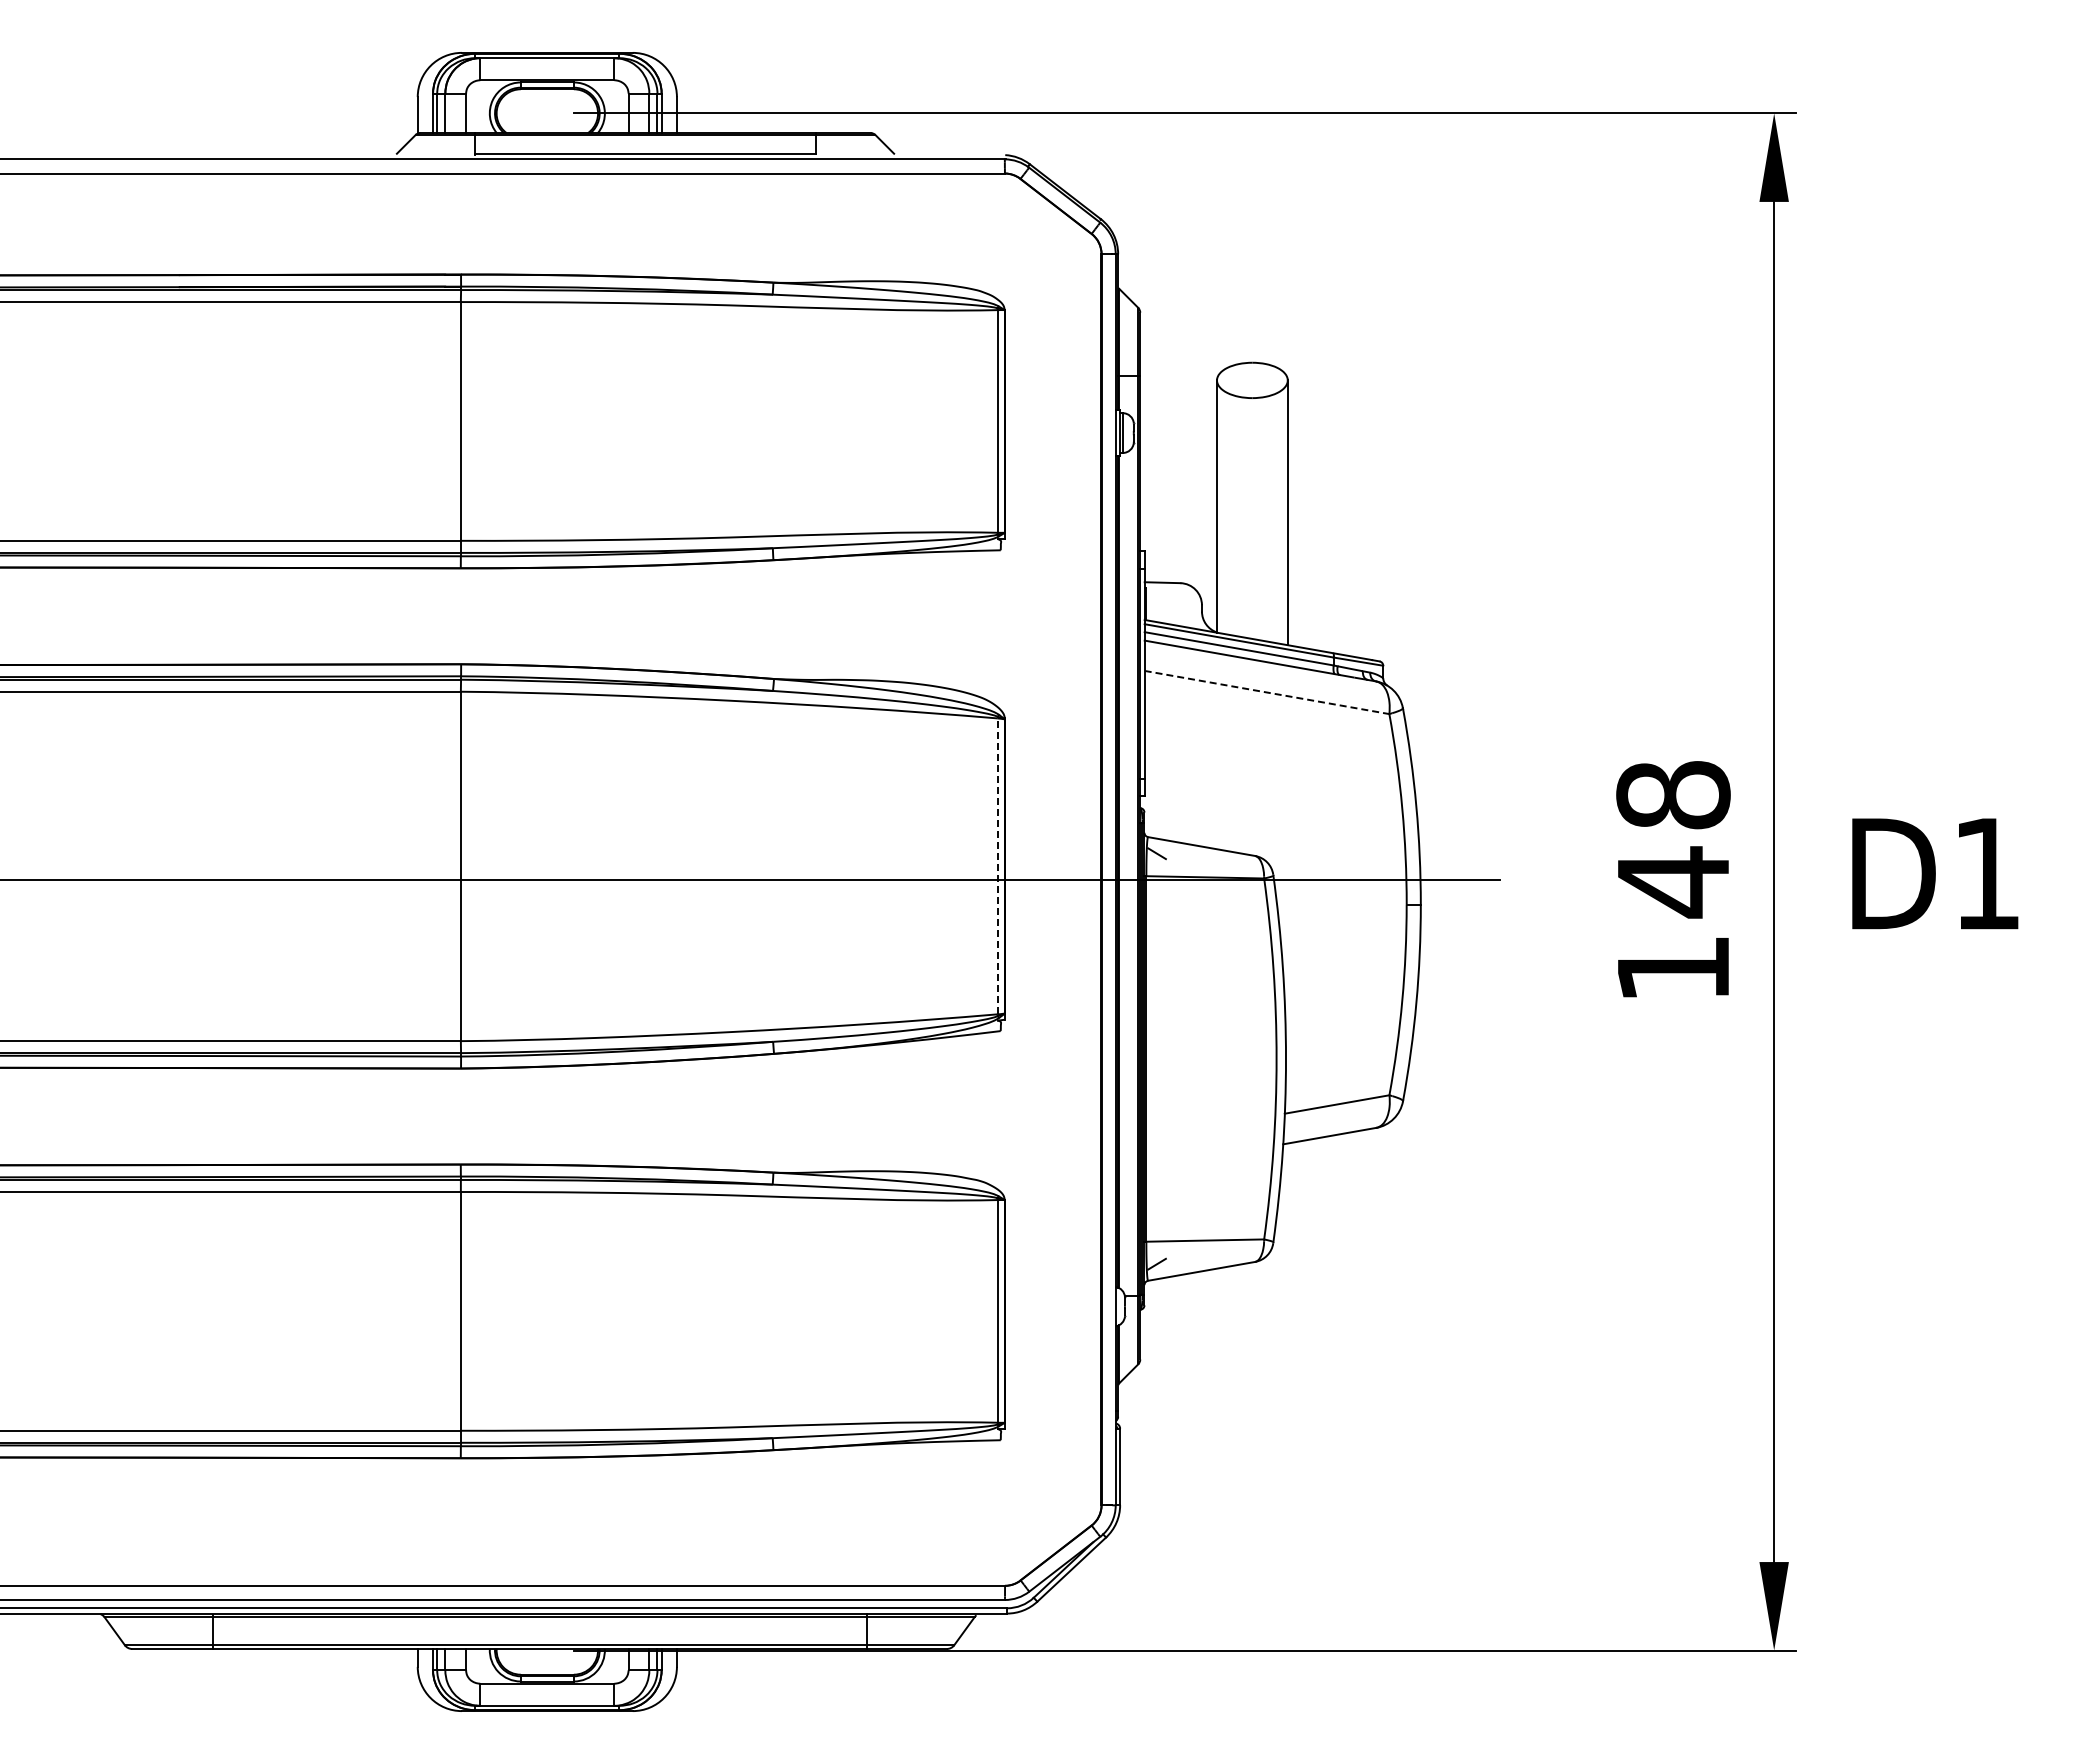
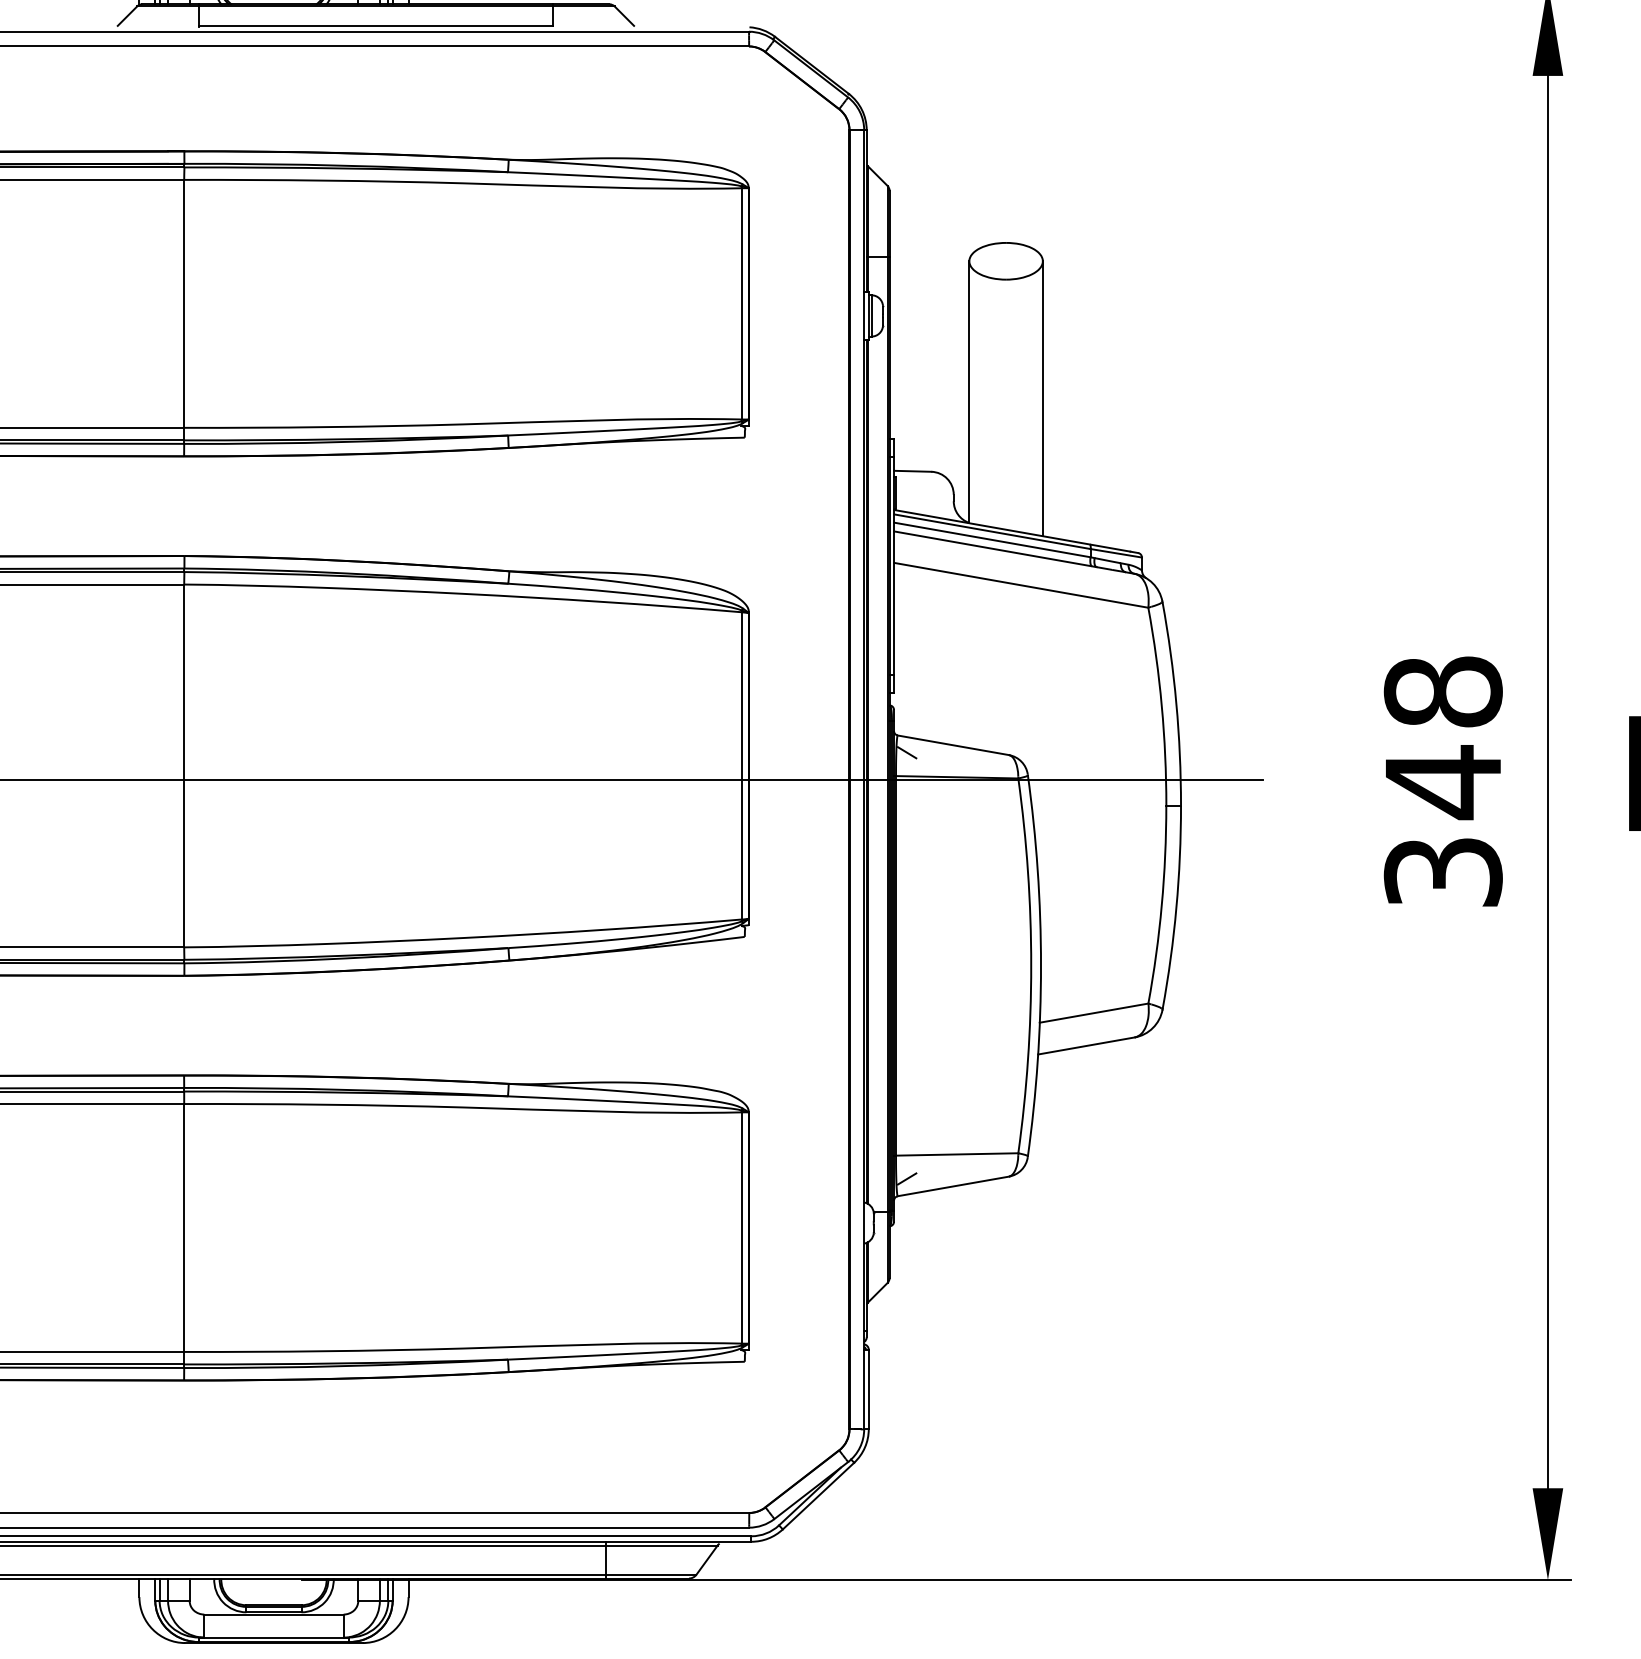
line: (1267, 692) -> (1021, 585), dashed -> solid
line: (997, 866) -> (741, 766), dashed -> solid
text: (1673, 968) -> (1443, 871), 148 -> 348

